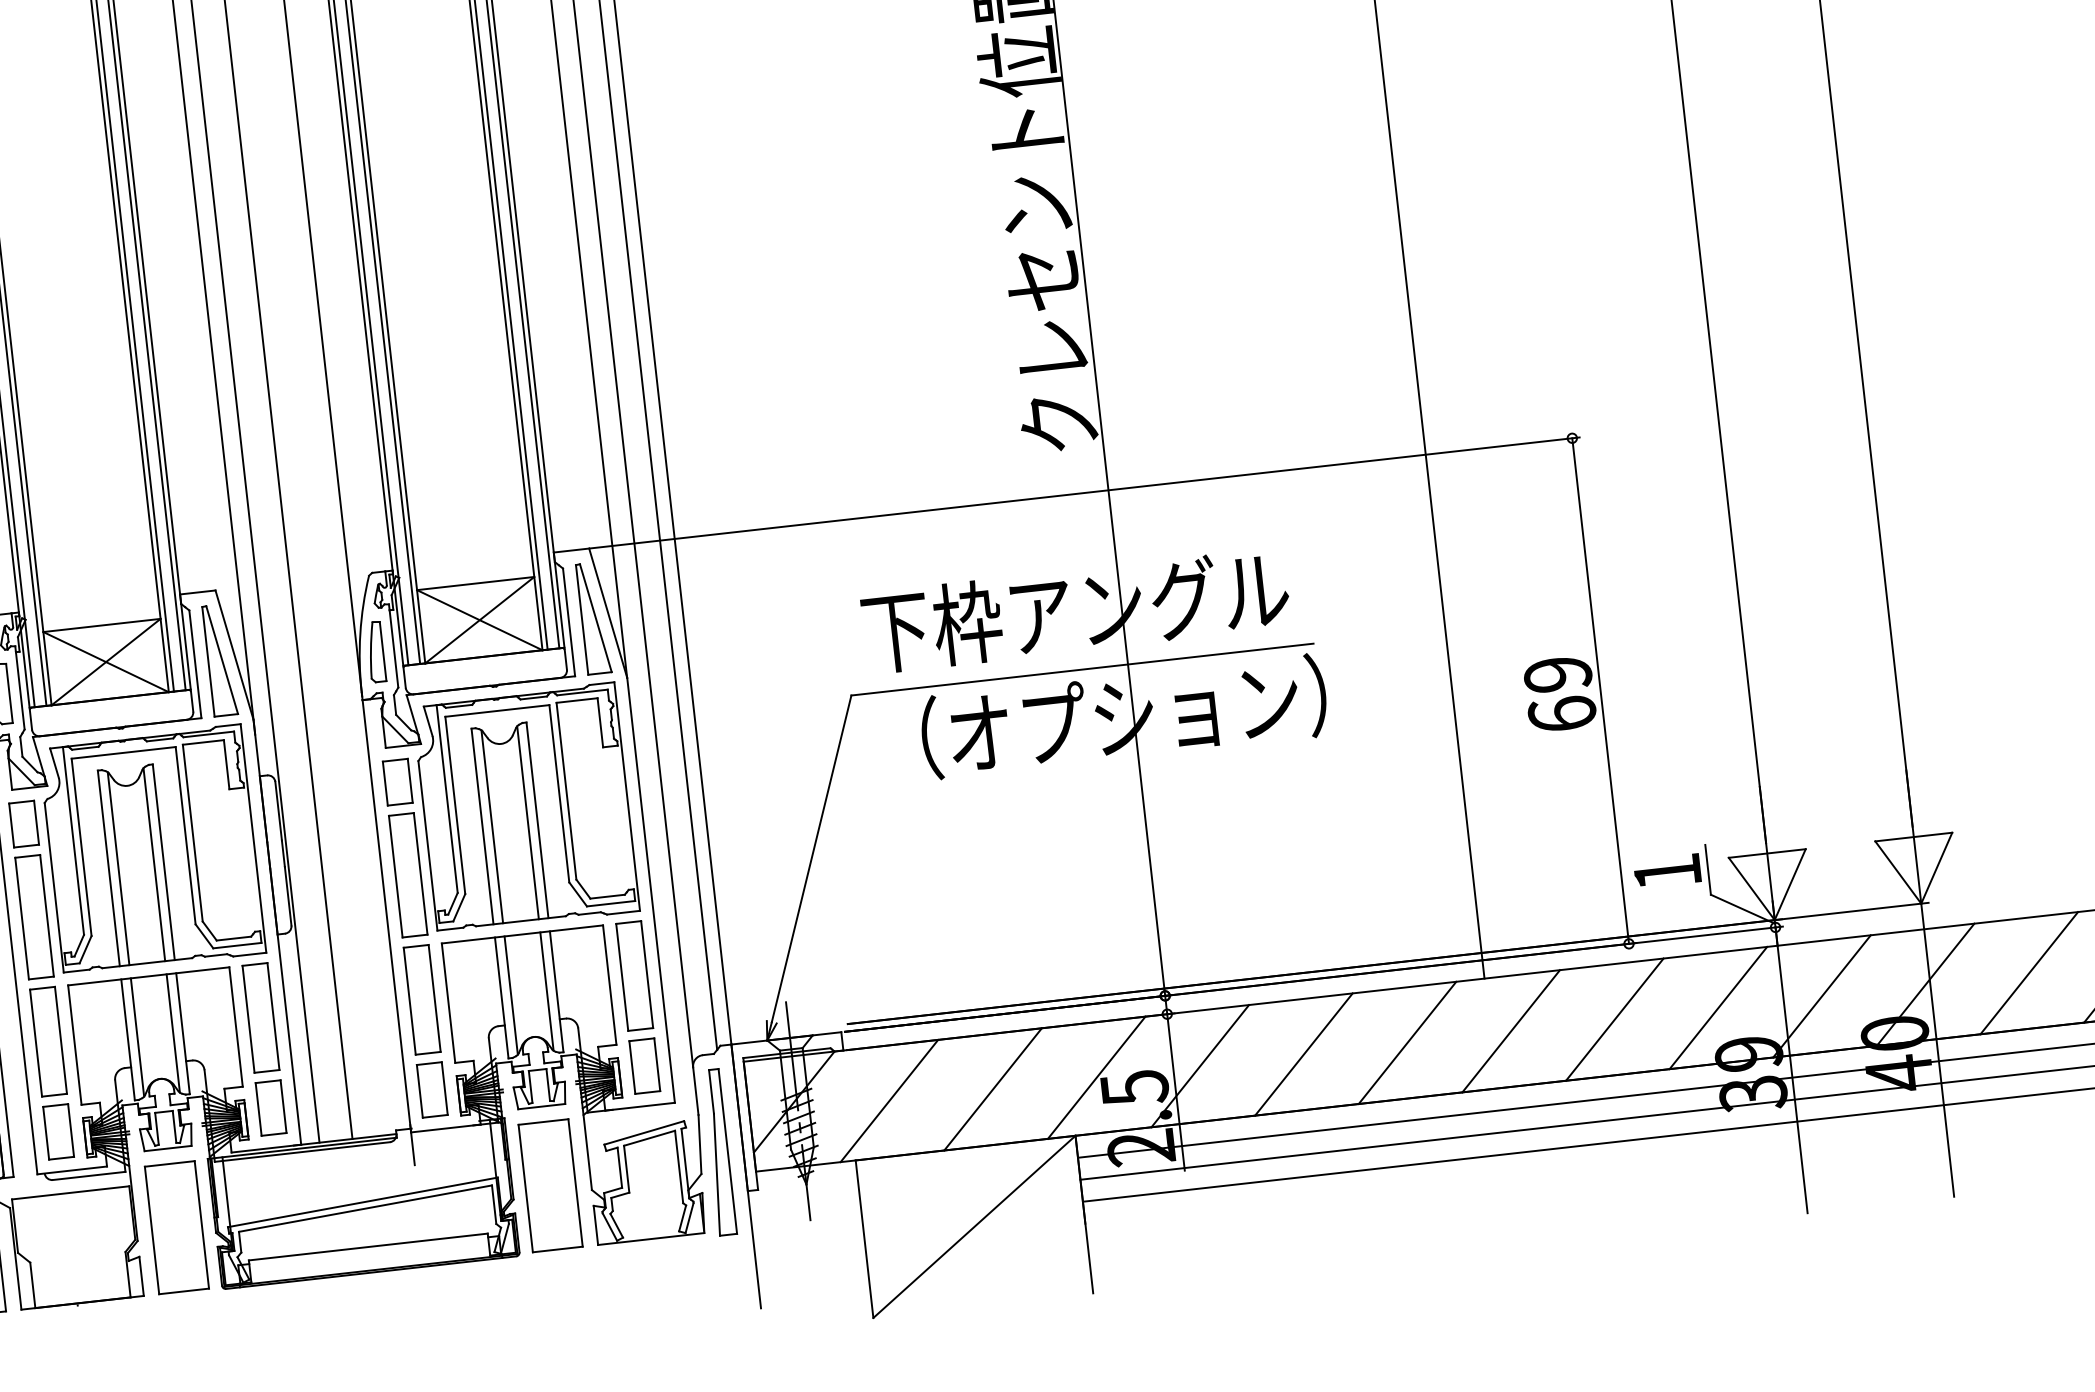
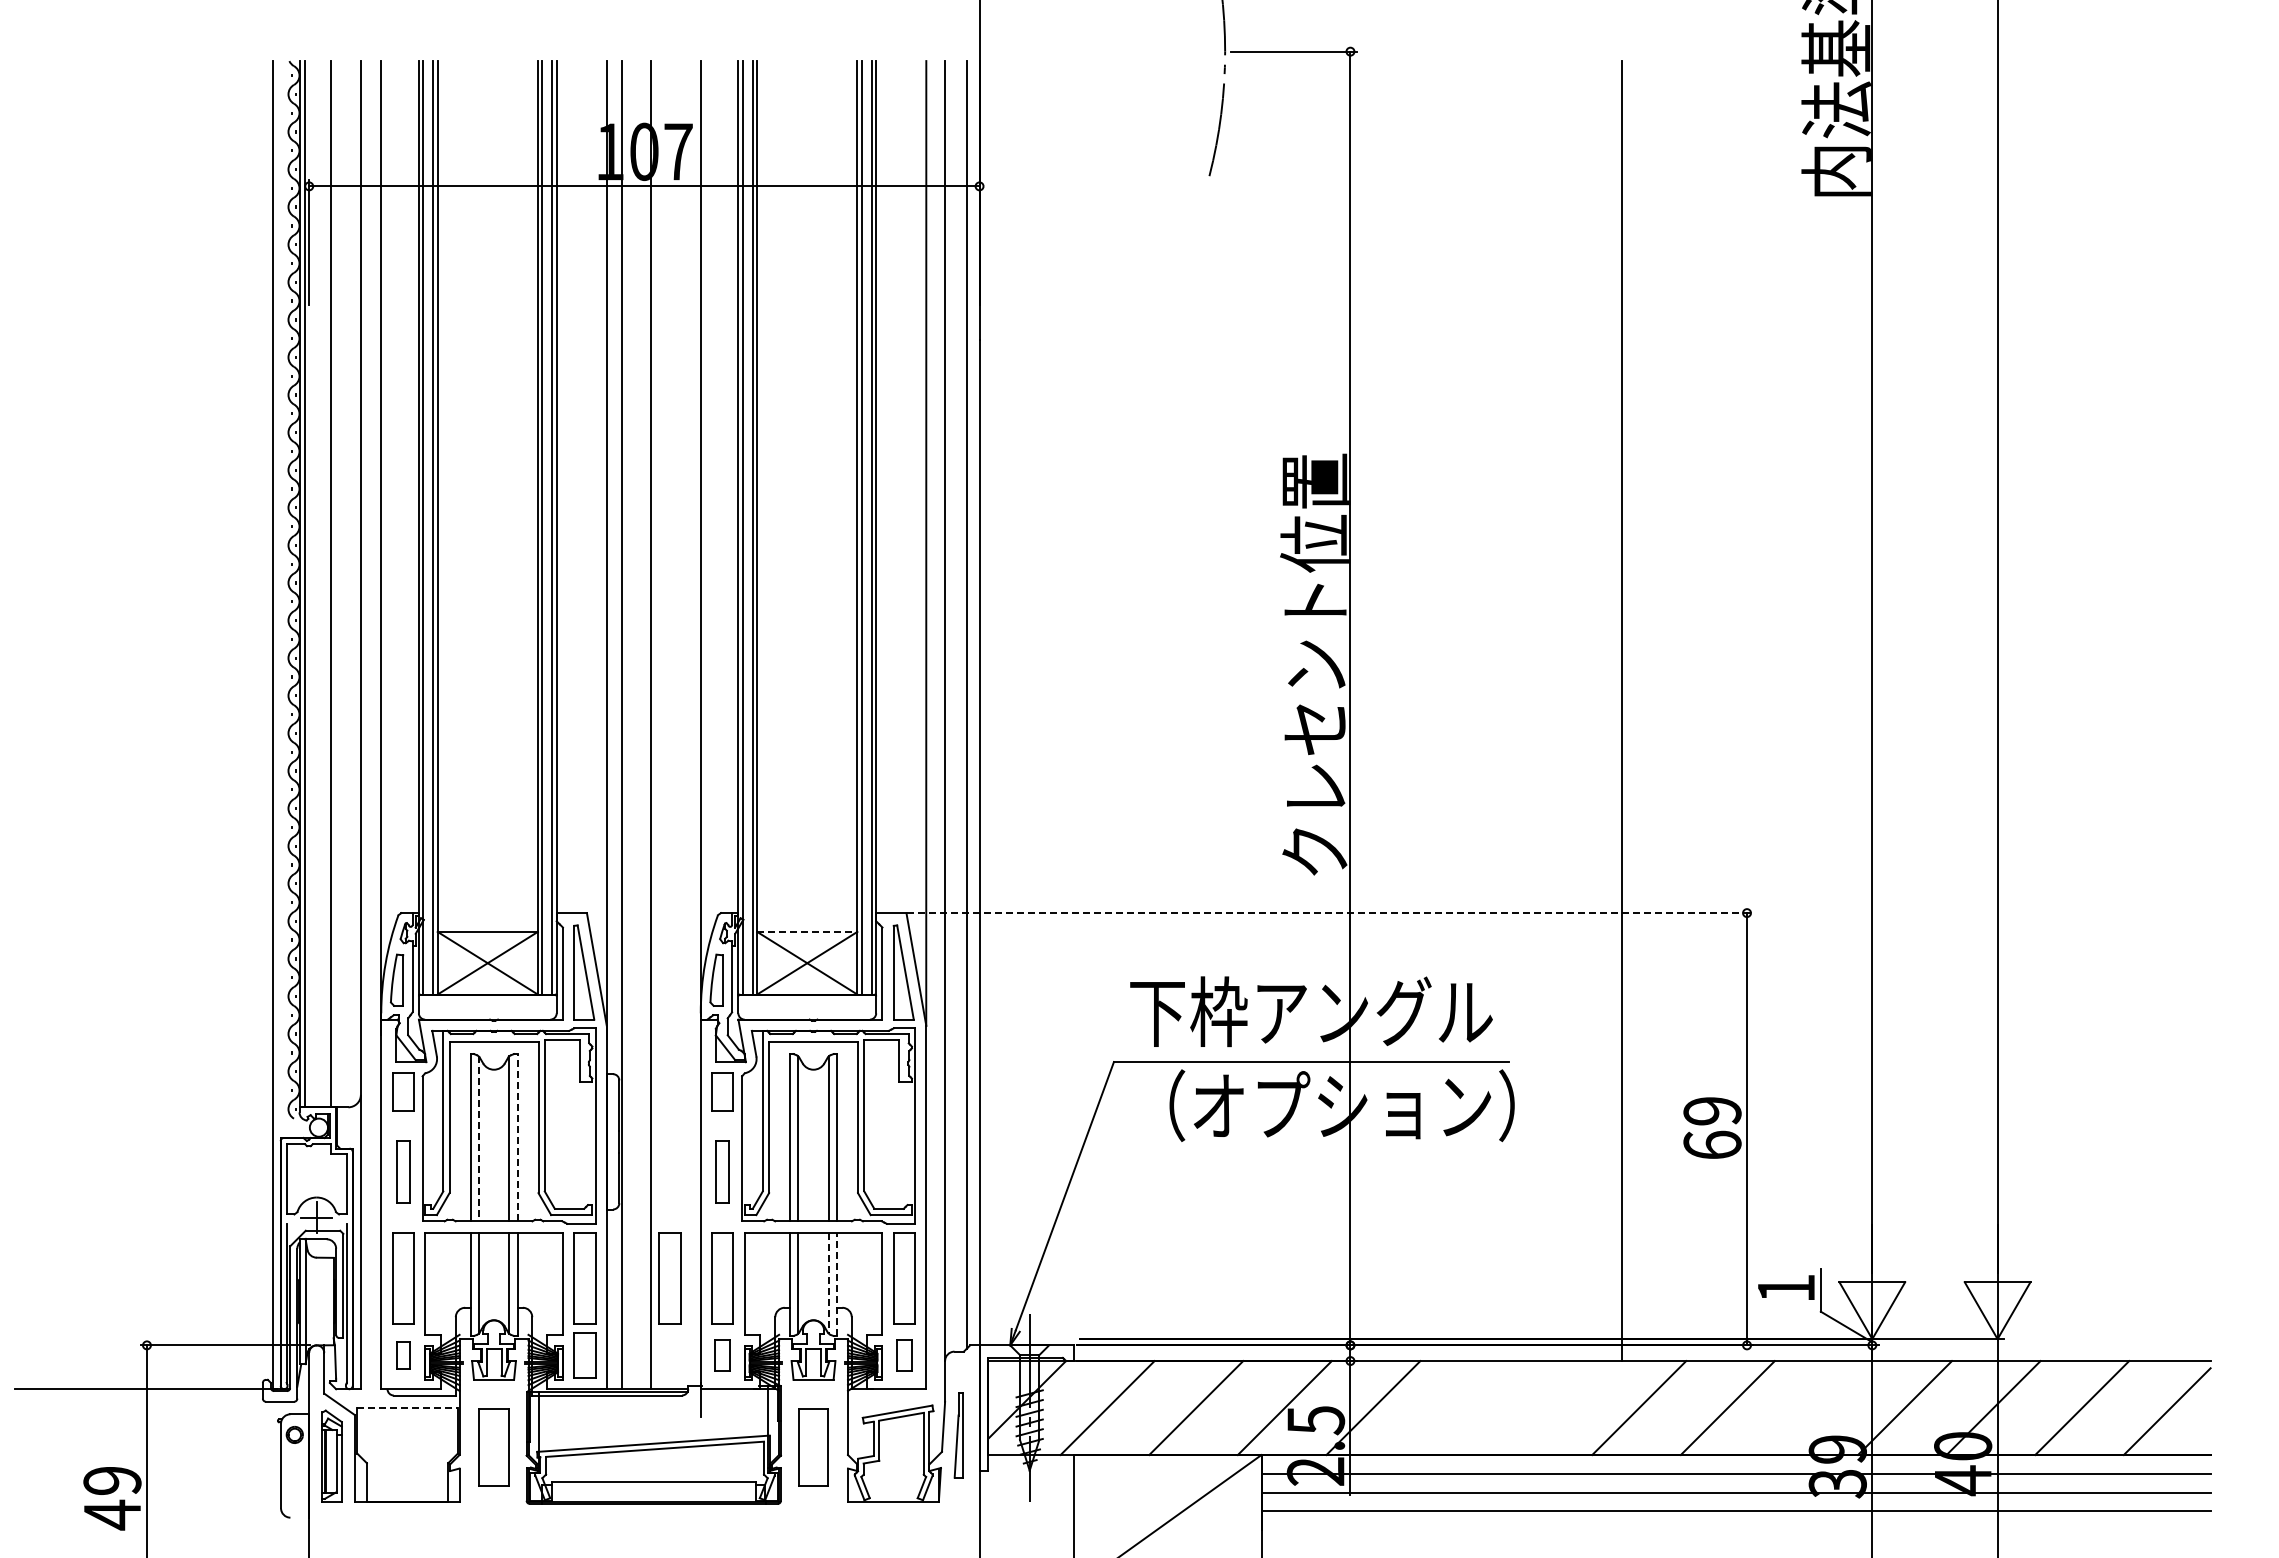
line: (1085, 493) -> (1330, 913), solid -> dashed
line: (475, 583) -> (807, 931), solid -> dashed
line: (163, 862) -> (517, 1137), solid -> dashed
line: (118, 869) -> (478, 1139), solid -> dashed
part: (407, 874) -> (722, 1171), size x0.6
part: (34, 916) -> (403, 1171), size x0.6
line: (546, 991) -> (828, 1283), solid -> dashed
line: (557, 991) -> (837, 1284), solid -> dashed
part: (359, 1006) -> (669, 1278), added
line: (1718, 1008) -> (1816, 1408), removed
line: (1407, 1043) -> (1550, 1408), removed
line: (1304, 1055) -> (1462, 1408), removed
part: (644, 1066) -> (904, 1355), size x0.7
part: (432, 1090) -> (722, 1355), size x0.7
part: (58, 1131) -> (403, 1355), size x0.6
part: (718, 1152) -> (958, 1435), size x0.6
part: (550, 1185) -> (813, 1447), size x0.7
line: (71, 1193) -> (408, 1408), solid -> dashed
part: (176, 1227) -> (493, 1447), size x0.7

